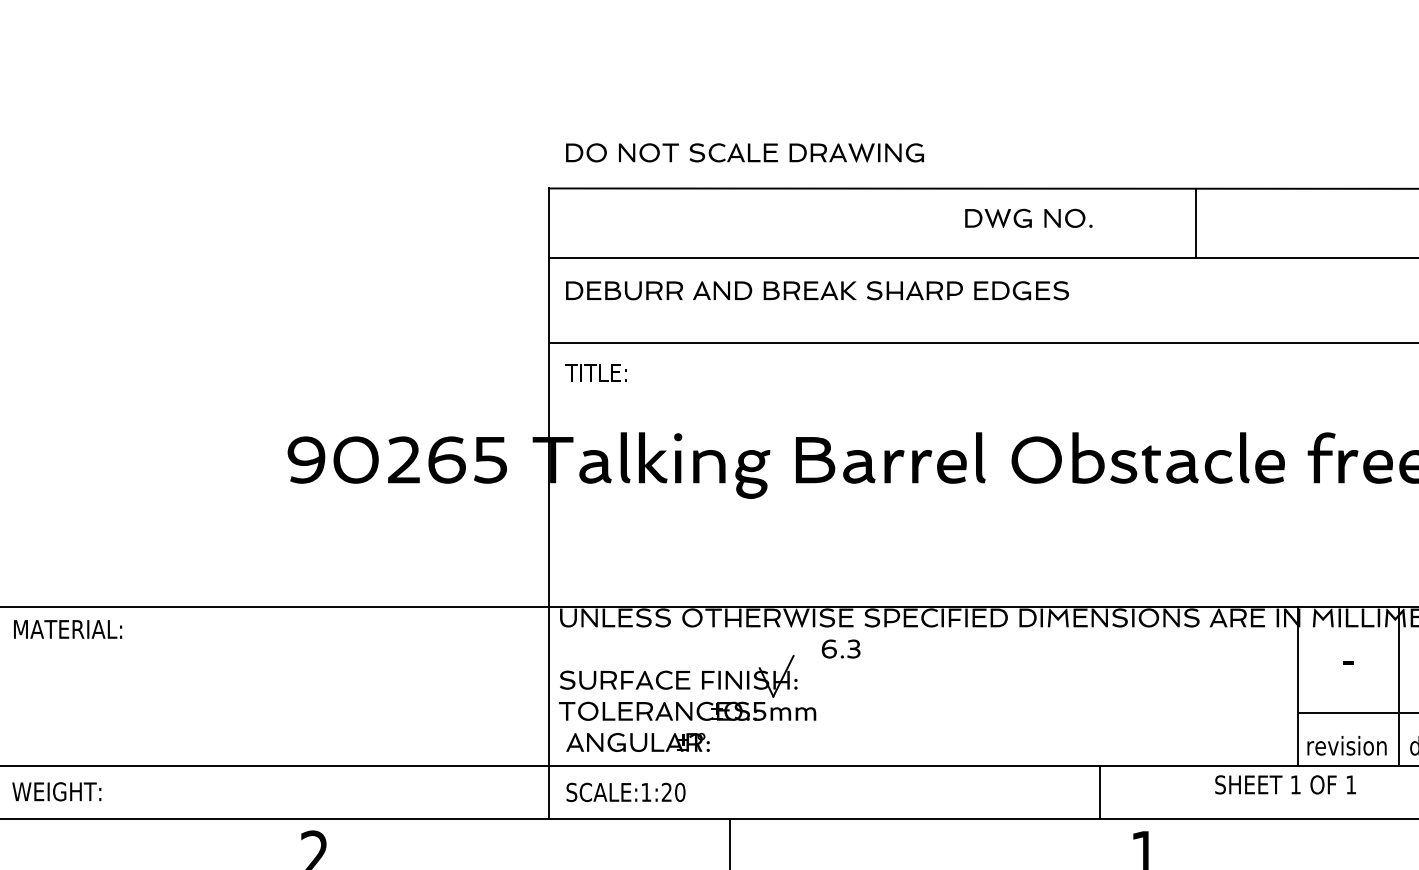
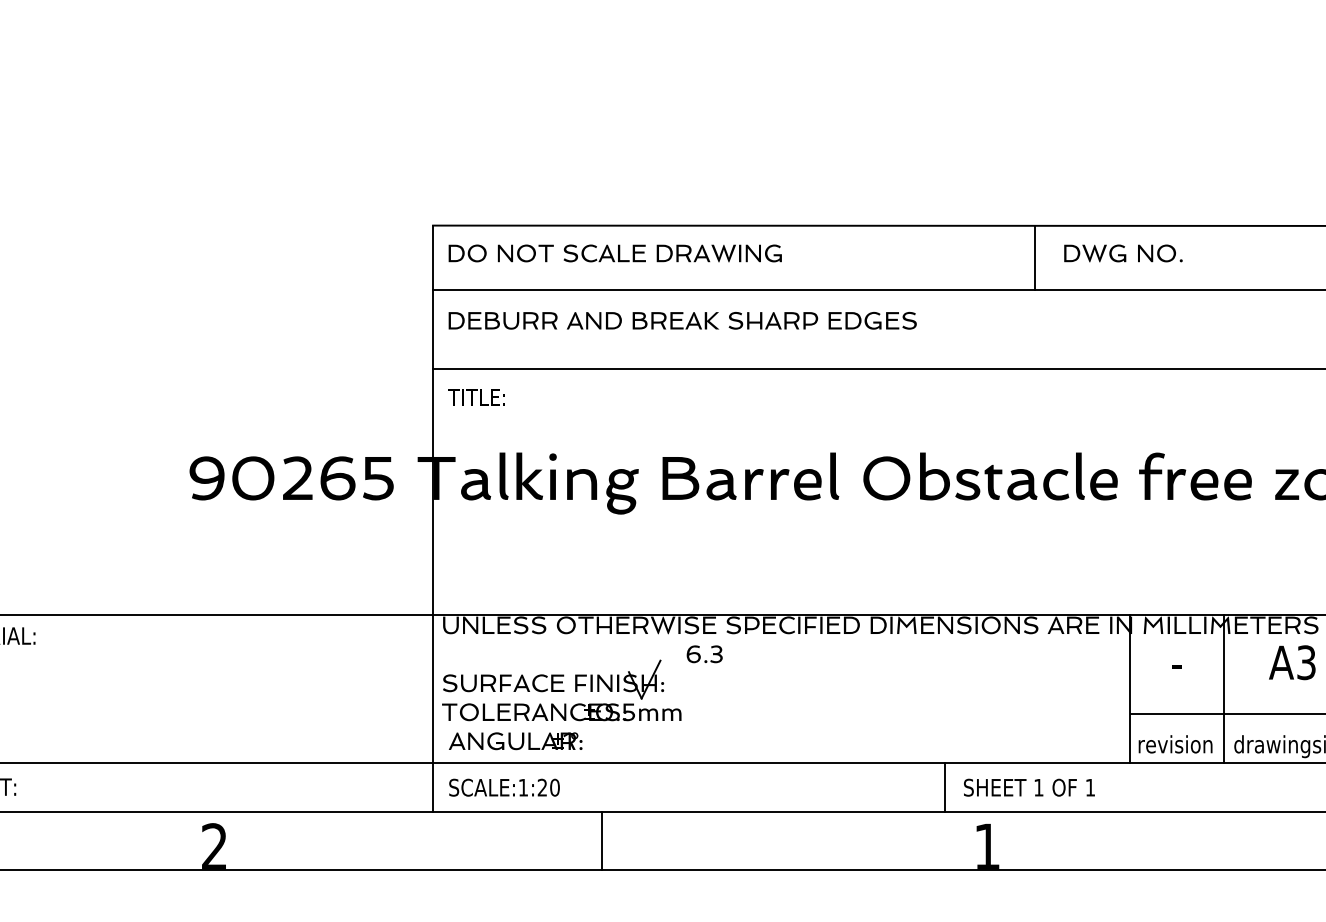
text: (744, 152) -> (614, 253), moved
text: (1028, 218) -> (1123, 253), moved
text: (1285, 784) -> (1029, 787), moved

